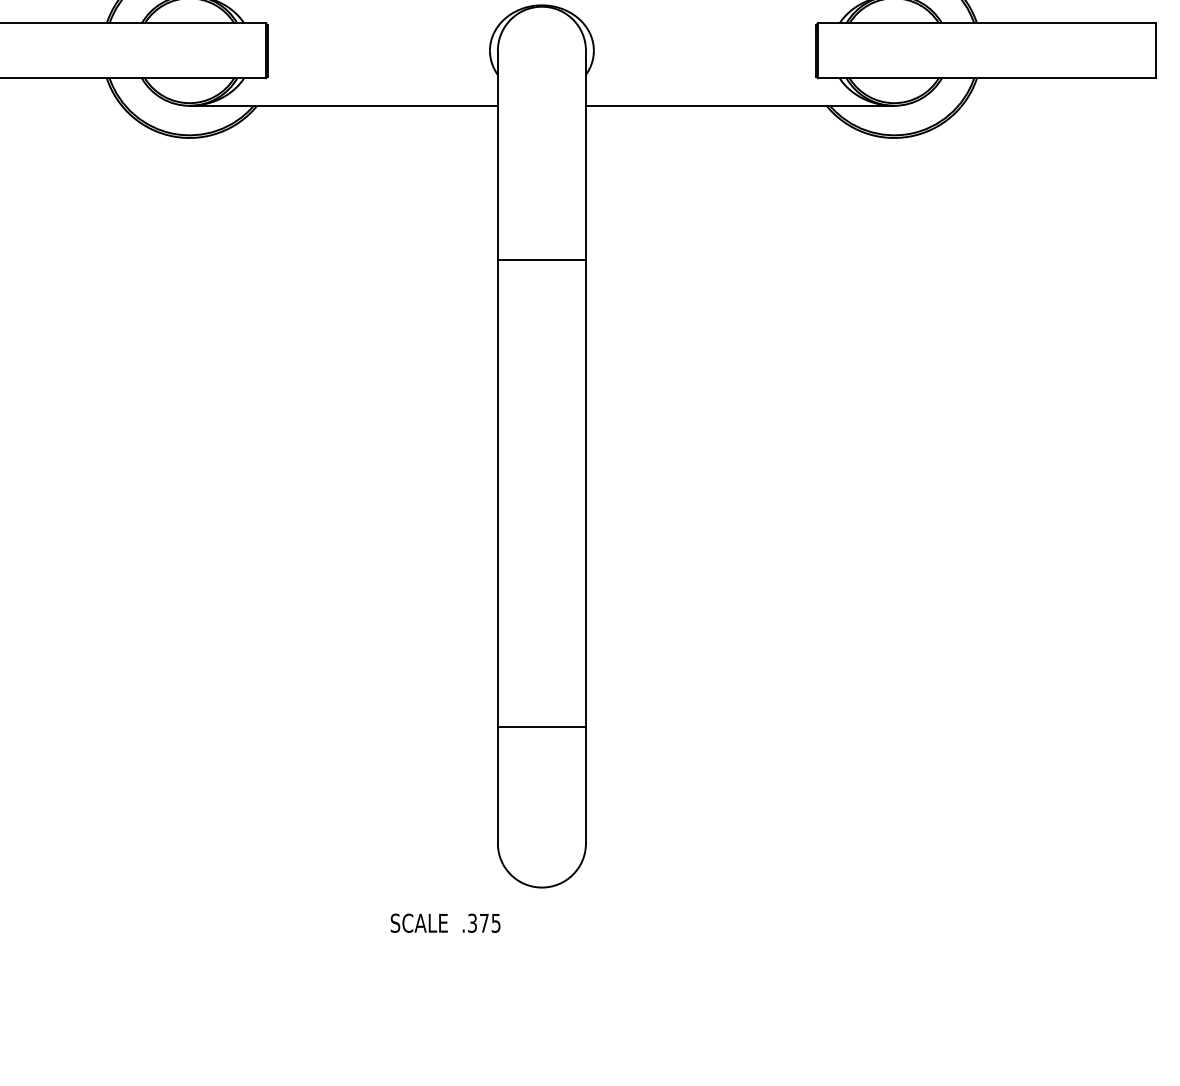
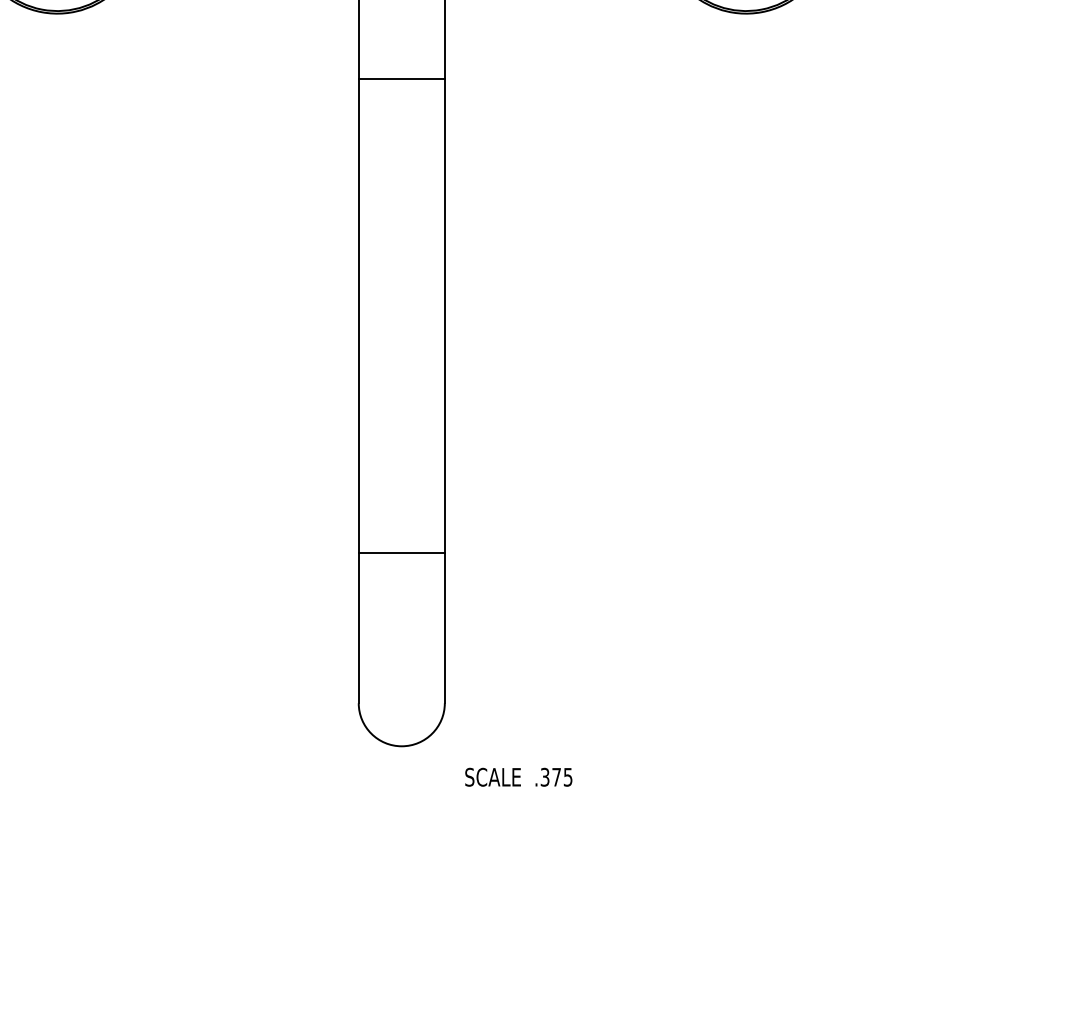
line: (541, 259) -> (401, 78), moved
line: (541, 727) -> (401, 552), moved
text: (445, 922) -> (518, 776), moved

